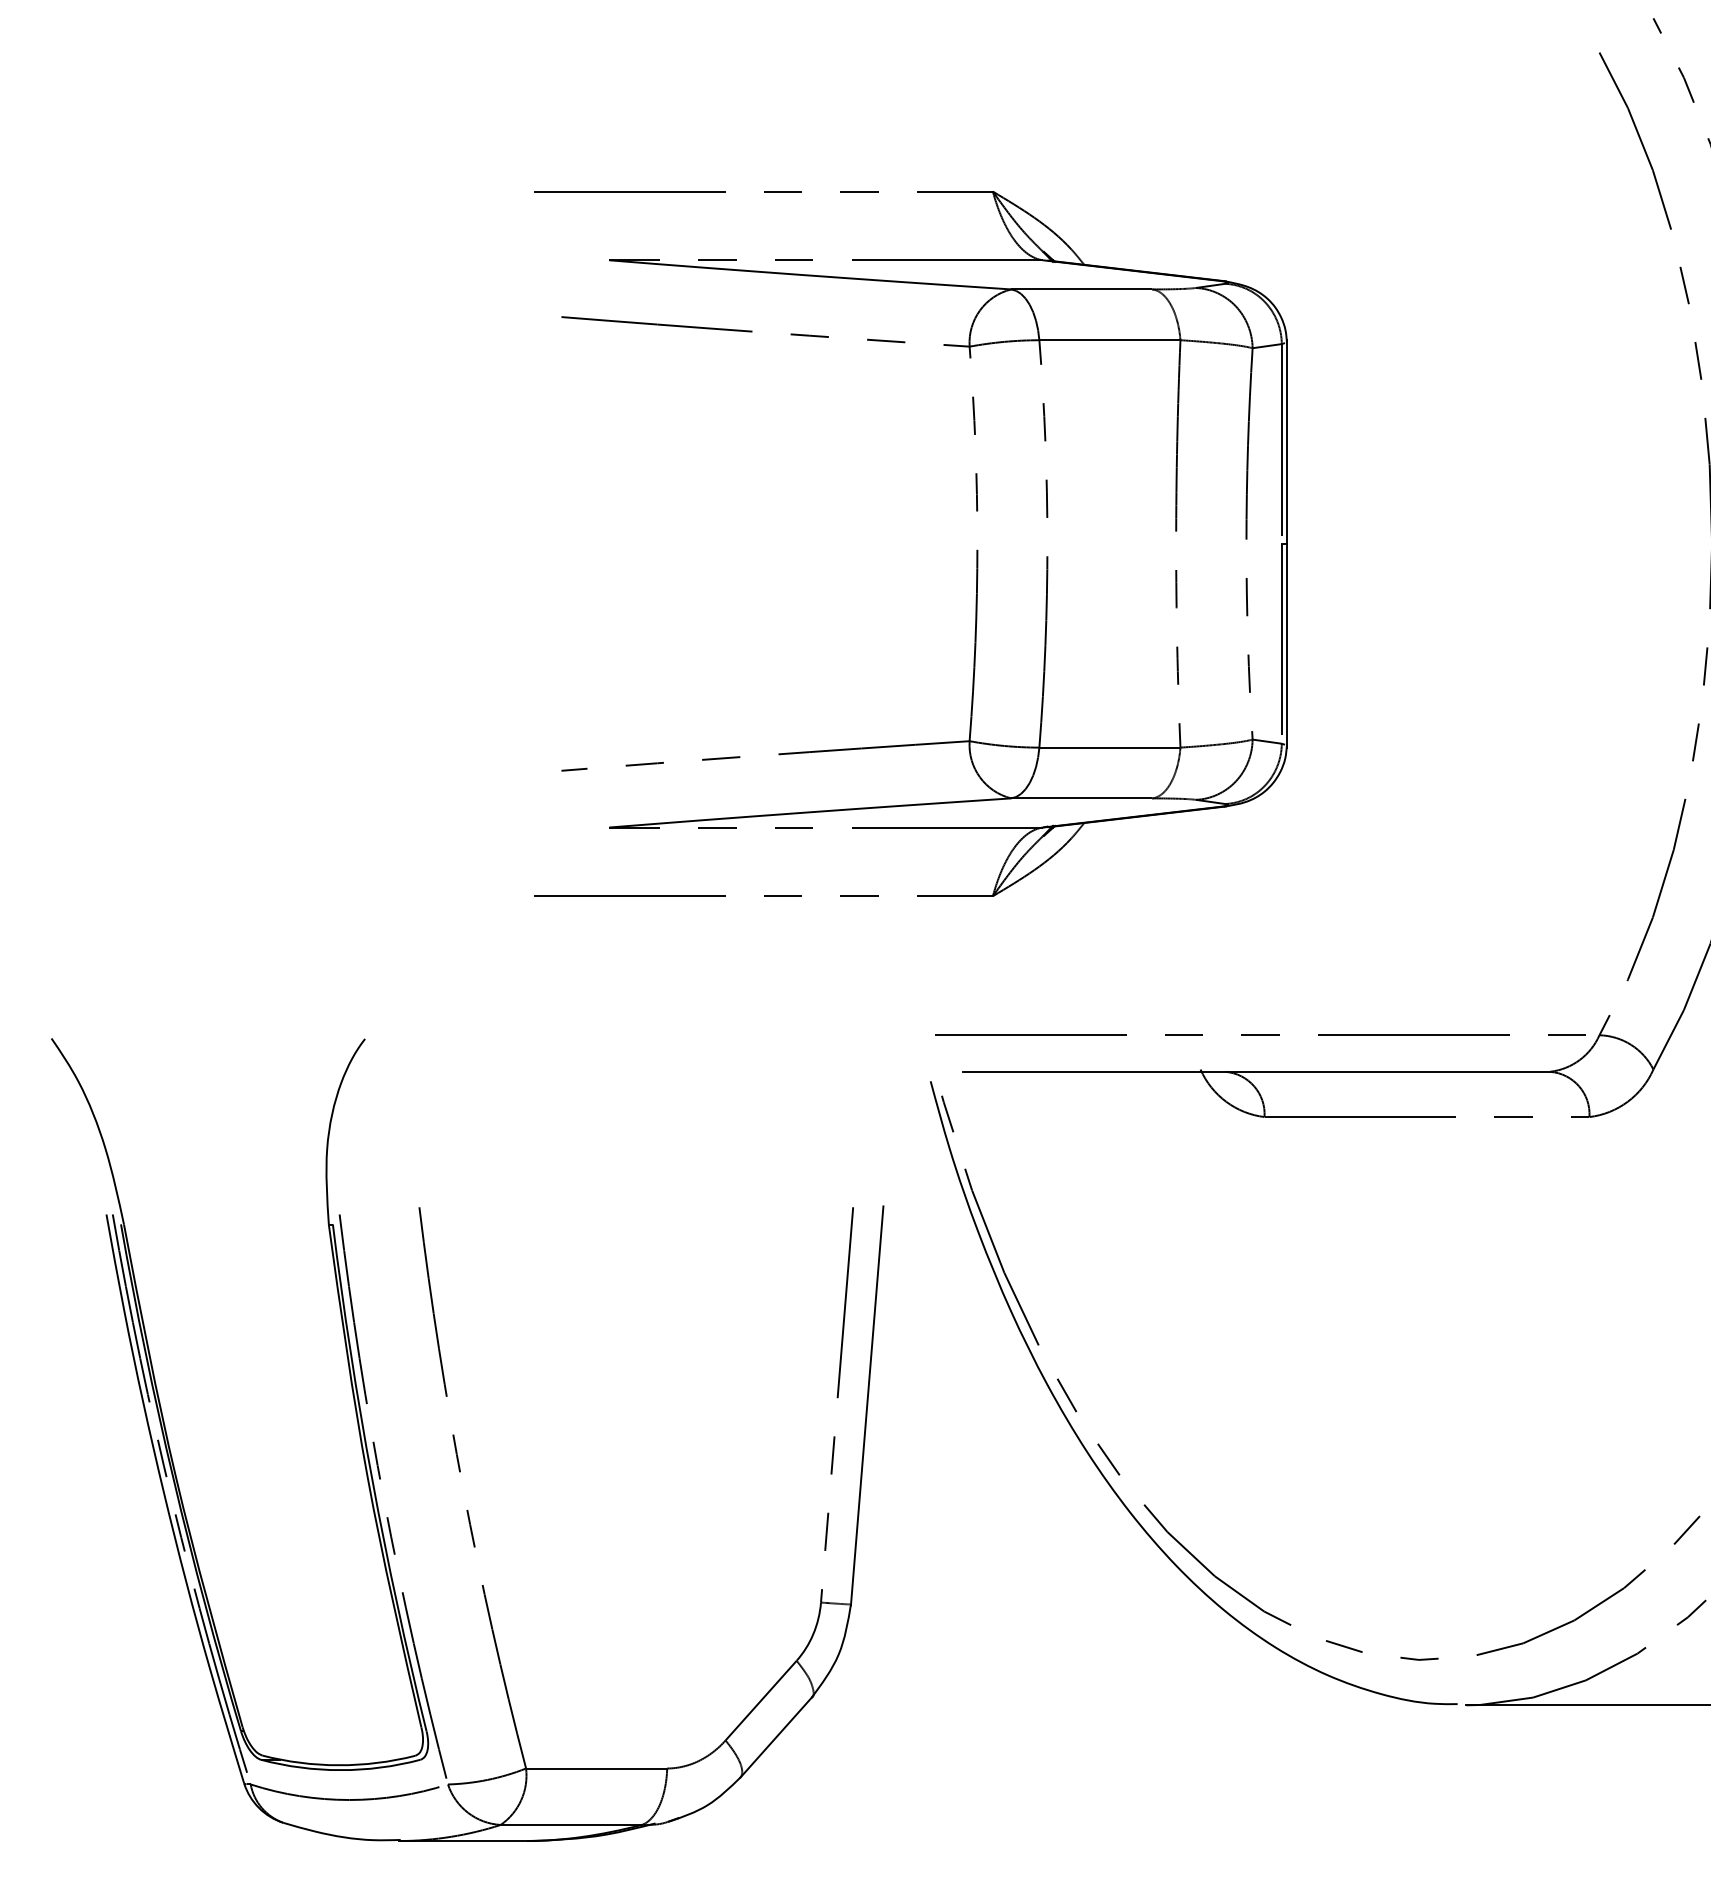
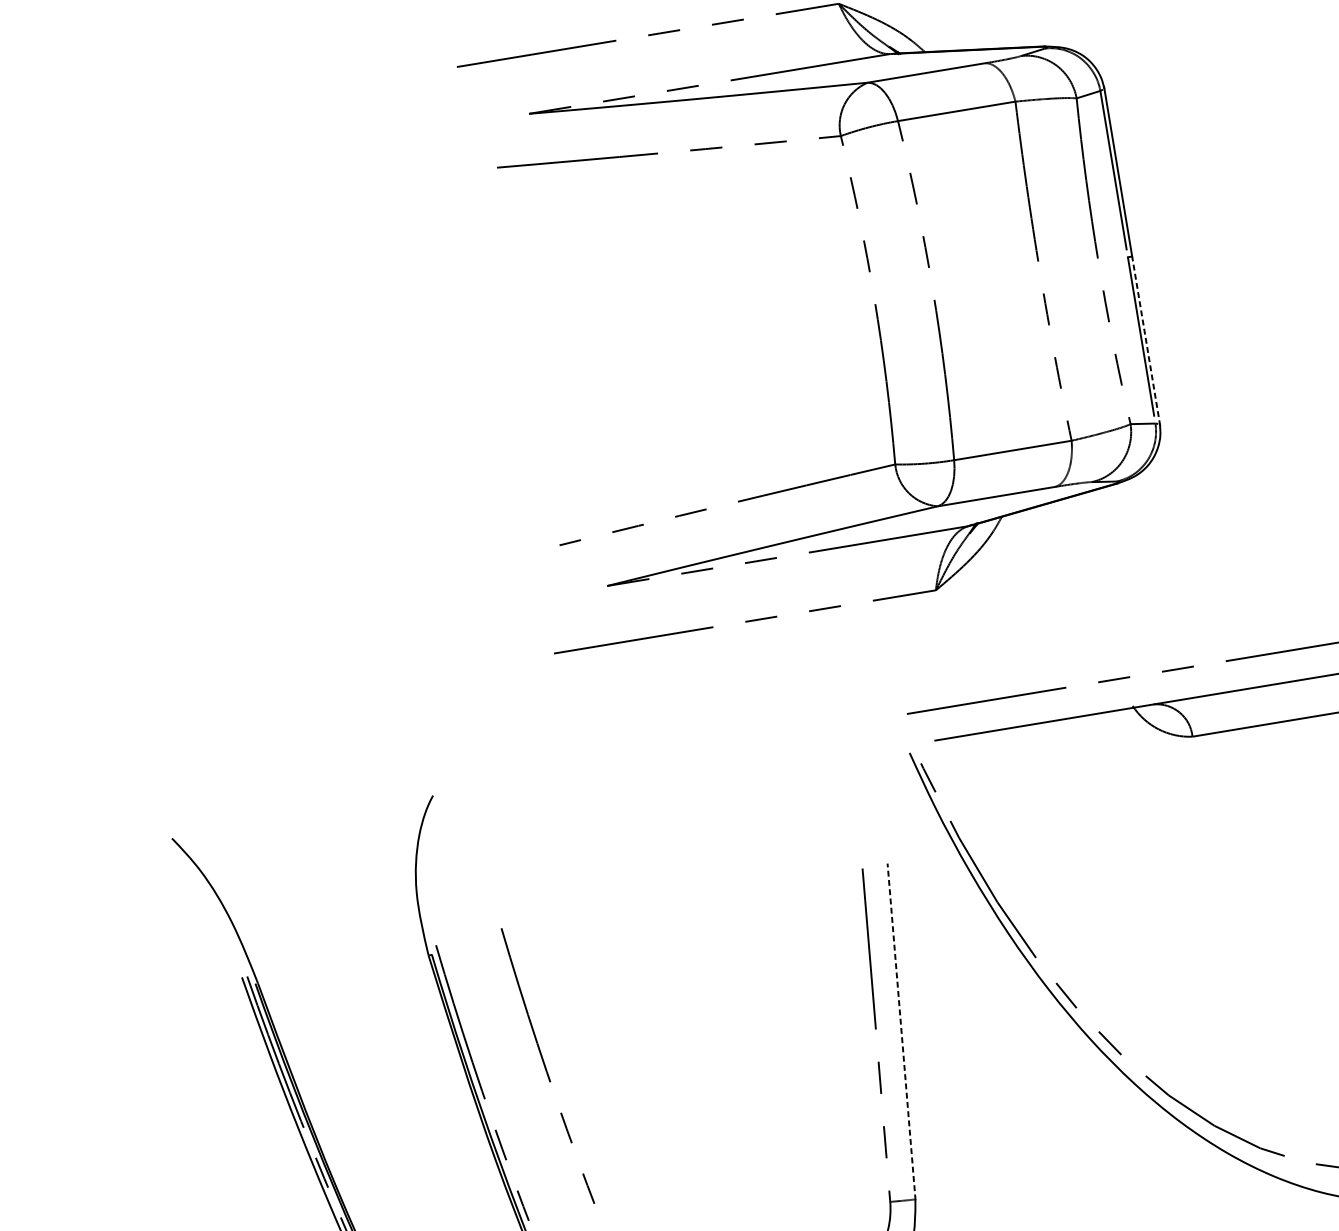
line: (1286, 645) -> (1145, 341), solid -> dashed
line: (867, 1405) -> (901, 1031), solid -> dashed

